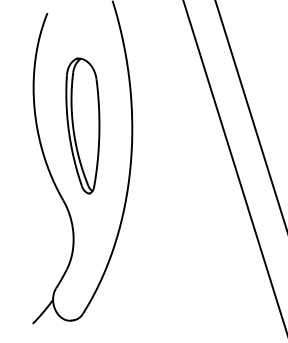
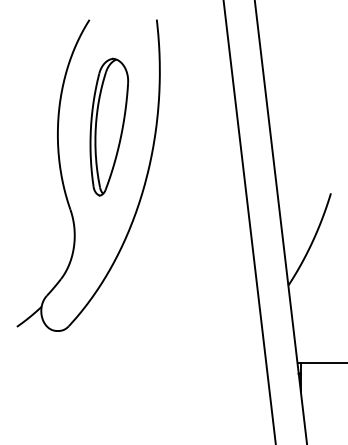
part: (86, 124) -> (109, 126), moved

